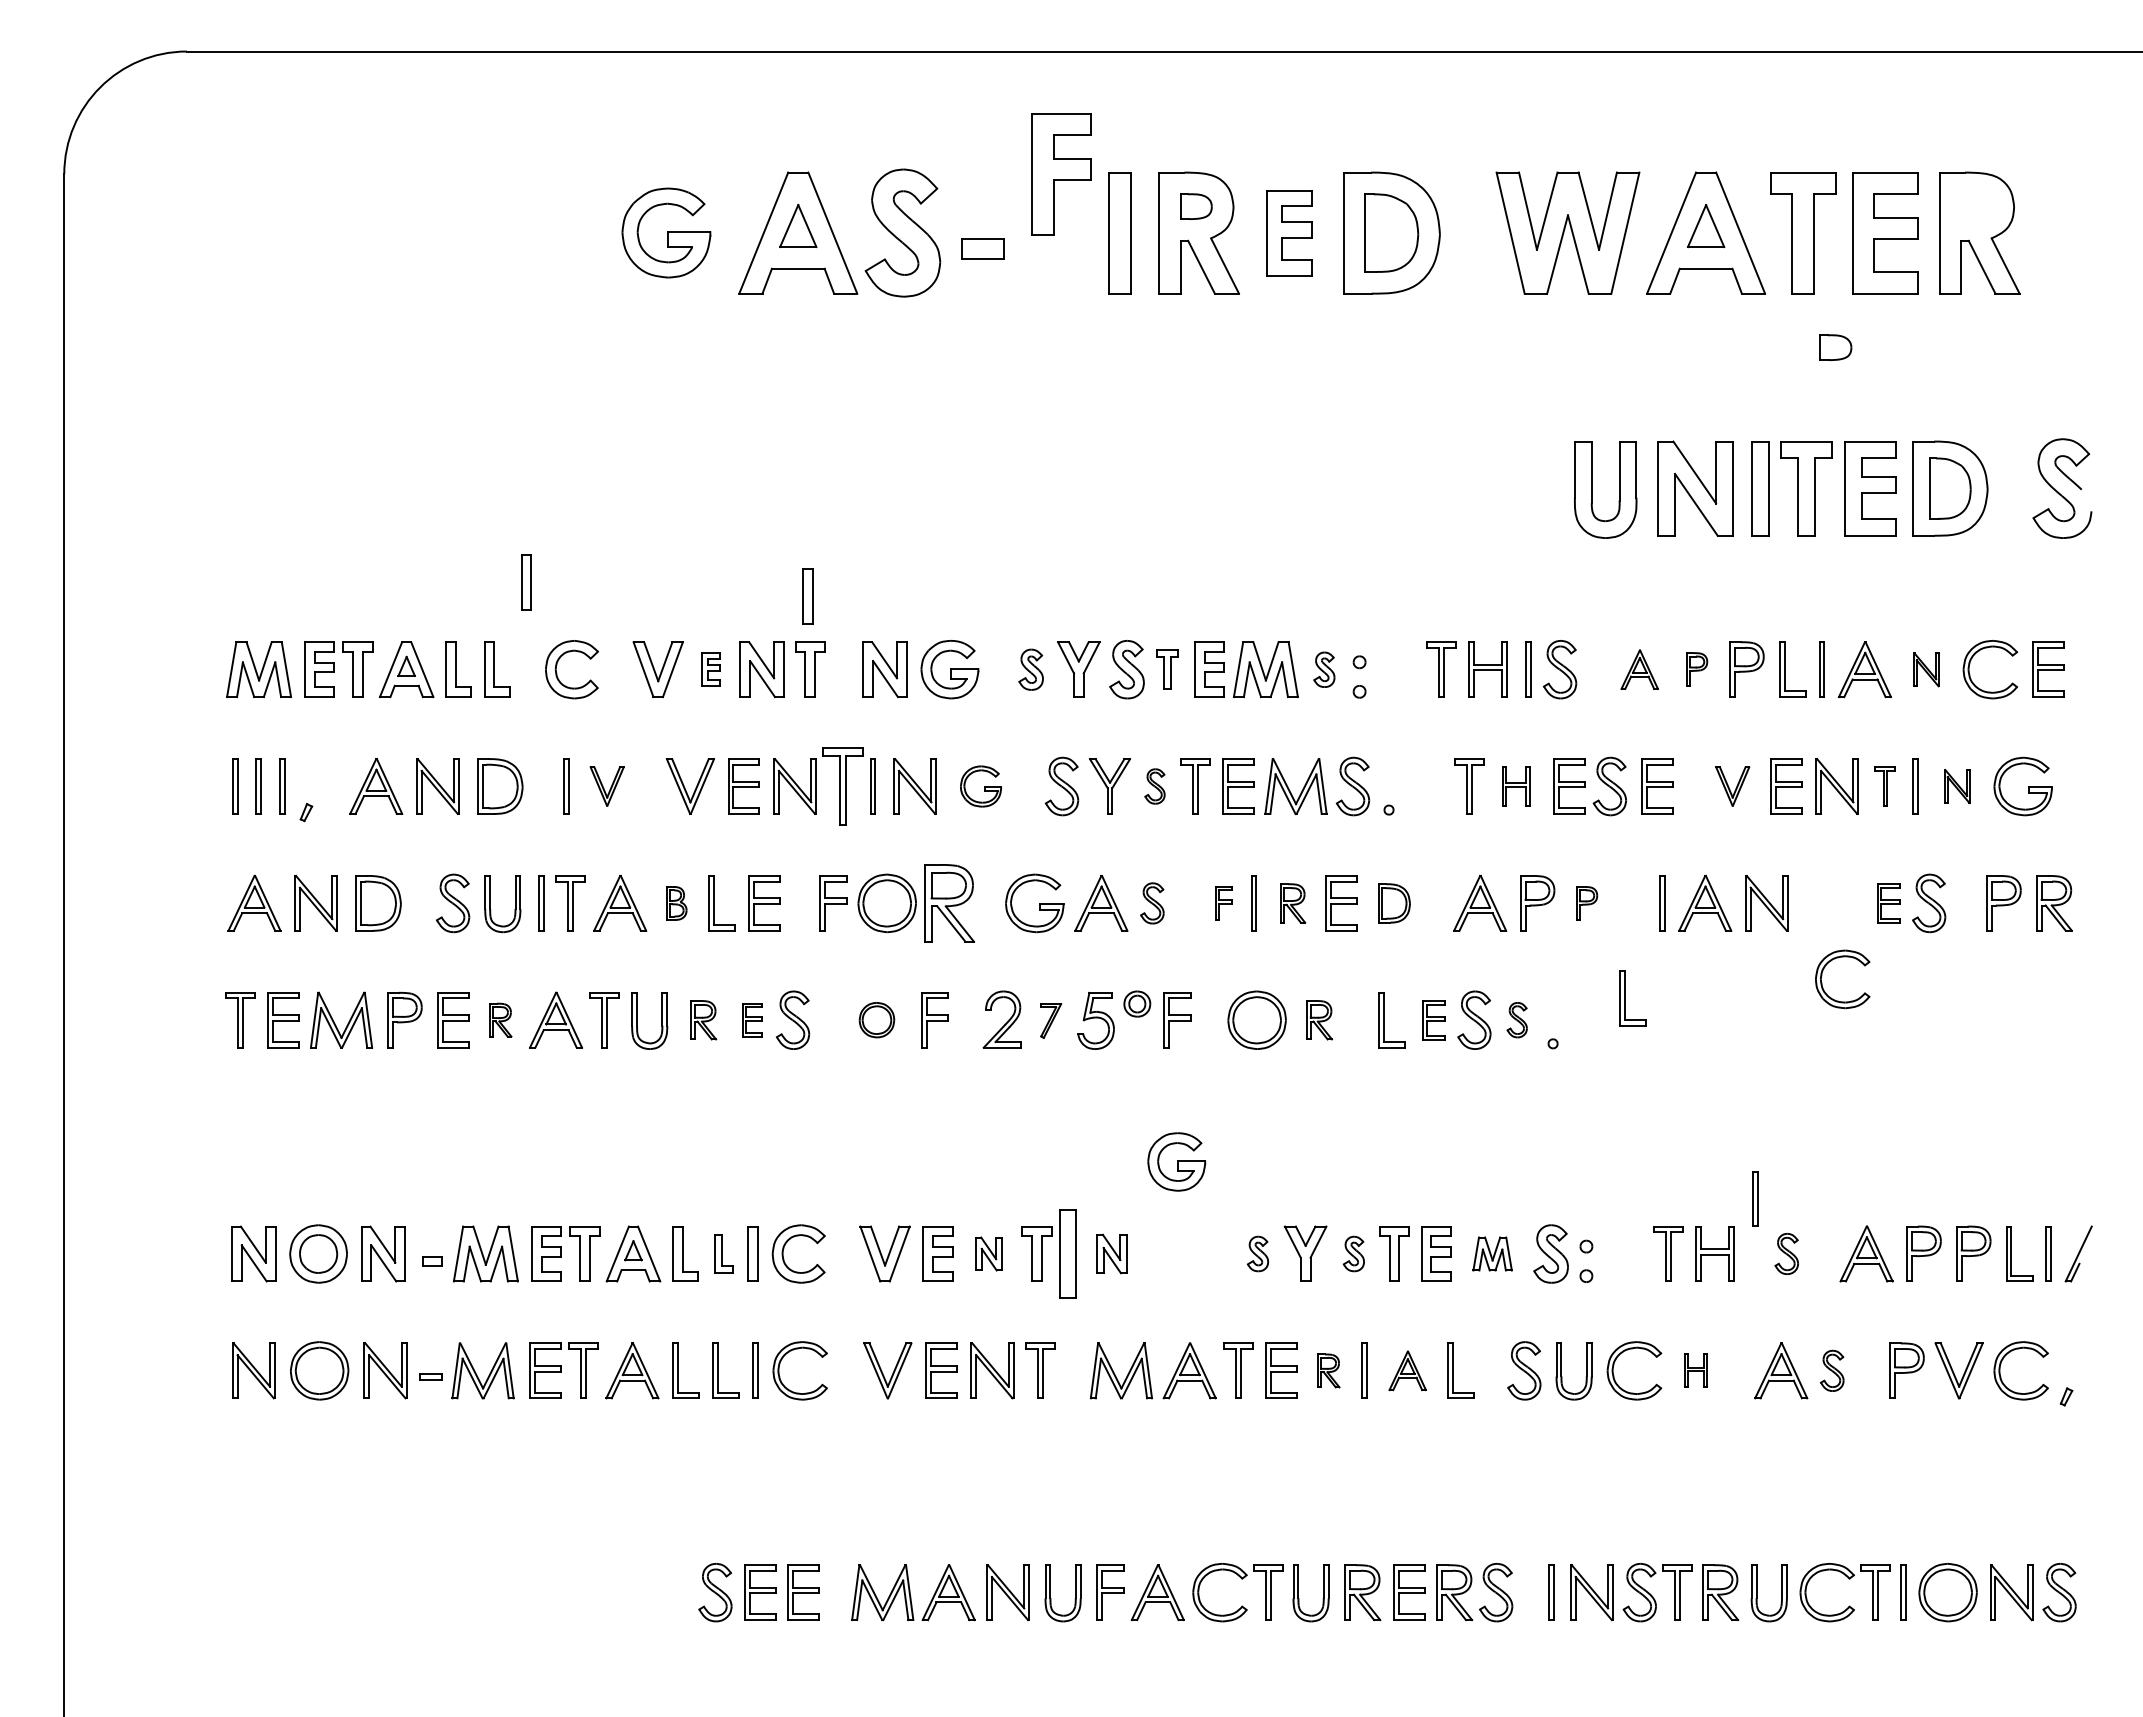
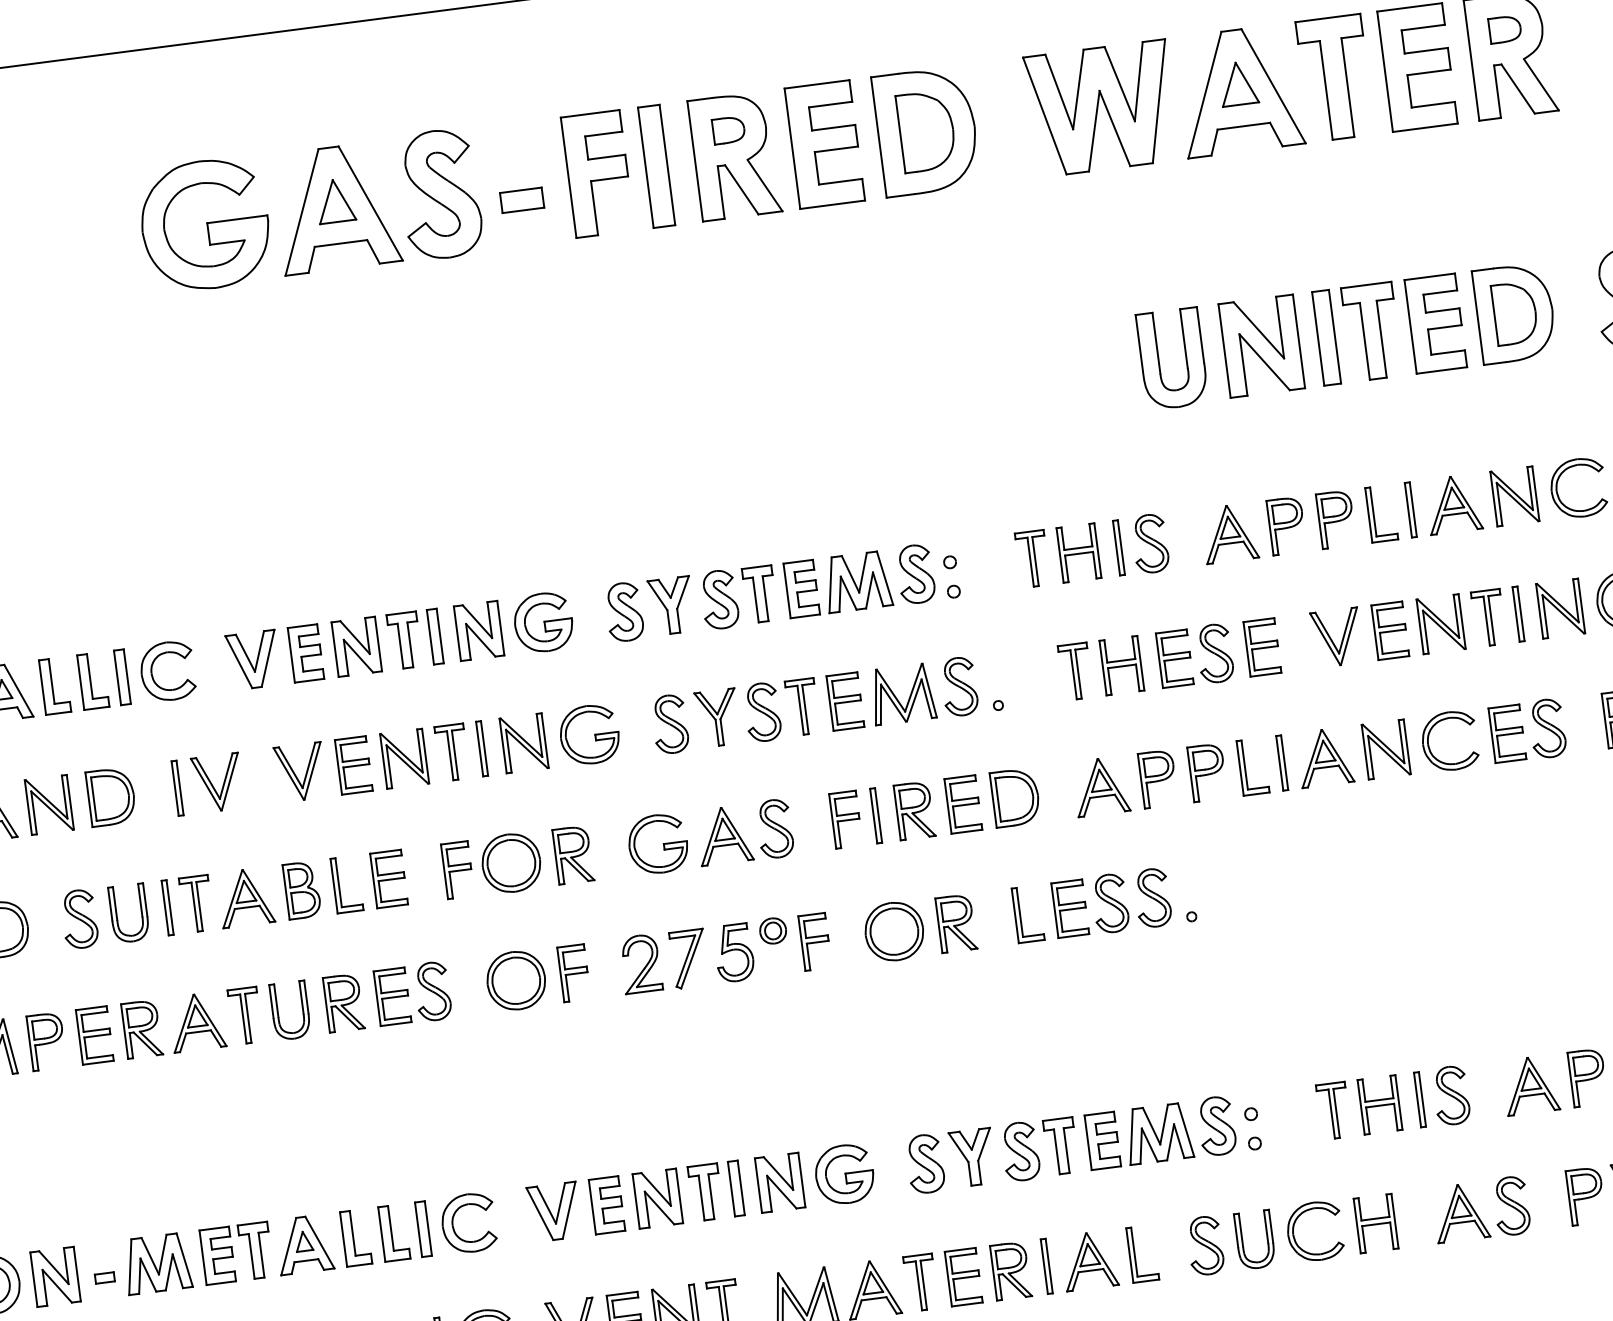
part: (1061, 174) -> (598, 174), moved
part: (666, 232) -> (205, 224), size x1.43
part: (1289, 233) -> (824, 144), size x1.43
part: (1835, 347) -> (1504, 29), moved
part: (526, 582) -> (122, 677), moved
part: (807, 596) -> (434, 636), moved
part: (710, 669) -> (305, 653), size x1.67
part: (1030, 669) -> (623, 612), size x1.43
part: (1167, 669) -> (759, 594), size x1.43
part: (1324, 669) -> (916, 574), size x1.67
part: (1639, 669) -> (1229, 533), size x1.43
part: (1696, 669) -> (1286, 525), size x1.67
part: (1926, 669) -> (1514, 496), size x1.67
part: (606, 786) -> (217, 783), size x1.43
part: (842, 786) -> (451, 752), size x0.71
part: (980, 786) -> (589, 734), size x1.43
part: (1154, 786) -> (762, 712), size x1.67
part: (1515, 786) -> (1121, 665), size x1.43
part: (1732, 786) -> (1336, 637), size x1.43
part: (1885, 786) -> (1489, 617), size x1.43
part: (1957, 786) -> (1560, 608), size x1.67
part: (676, 903) -> (301, 890), size x1.67
part: (949, 903) -> (573, 855), size x0.71
part: (1152, 903) -> (775, 828), size x1.43
part: (1223, 903) -> (845, 819), size x1.67
part: (1292, 903) -> (914, 810), size x1.43
part: (1394, 903) -> (1015, 797), size x1.43
part: (1586, 903) -> (1206, 772), size x1.67
part: (1888, 903) -> (1507, 733), size x1.43
part: (1822, 982) -> (1430, 746), moved
part: (1625, 998) -> (1245, 767), moved
part: (500, 1019) -> (141, 1028), size x1.67
part: (703, 1019) -> (343, 1002), size x1.43
part: (876, 1019) -> (515, 980), size x1.67
part: (1319, 1019) -> (956, 922), size x1.43
part: (1517, 1019) -> (1153, 897), size x1.67
part: (752, 1020) -> (392, 997), size x1.67
part: (1050, 1020) -> (688, 958), size x1.67
part: (1433, 1020) -> (1069, 909), size x1.43
part: (1176, 1161) -> (844, 1173), moved
part: (1755, 1198) -> (1420, 1099), moved
part: (723, 1253) -> (393, 1232), size x1.43
part: (988, 1253) -> (657, 1198), size x1.67
part: (1067, 1253) -> (735, 1188), size x0.62
part: (1111, 1253) -> (779, 1182), size x1.43
part: (1257, 1253) -> (924, 1163), size x1.67
part: (1353, 1253) -> (1020, 1151), size x1.67
part: (1492, 1253) -> (1158, 1133), size x1.67
part: (1786, 1253) -> (1450, 1095), size x1.43
part: (1328, 1370) -> (1010, 1270), size x1.67
part: (1407, 1370) -> (1089, 1260), size x1.43
part: (1695, 1370) -> (1375, 1223), size x1.67
part: (1832, 1370) -> (1511, 1205), size x1.43

